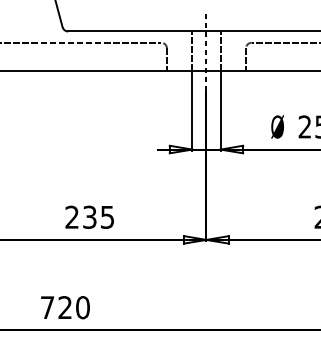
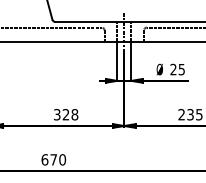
text: (90, 216) -> (66, 114), 235 -> 328
text: (54, 306) -> (48, 159), 720 -> 670

